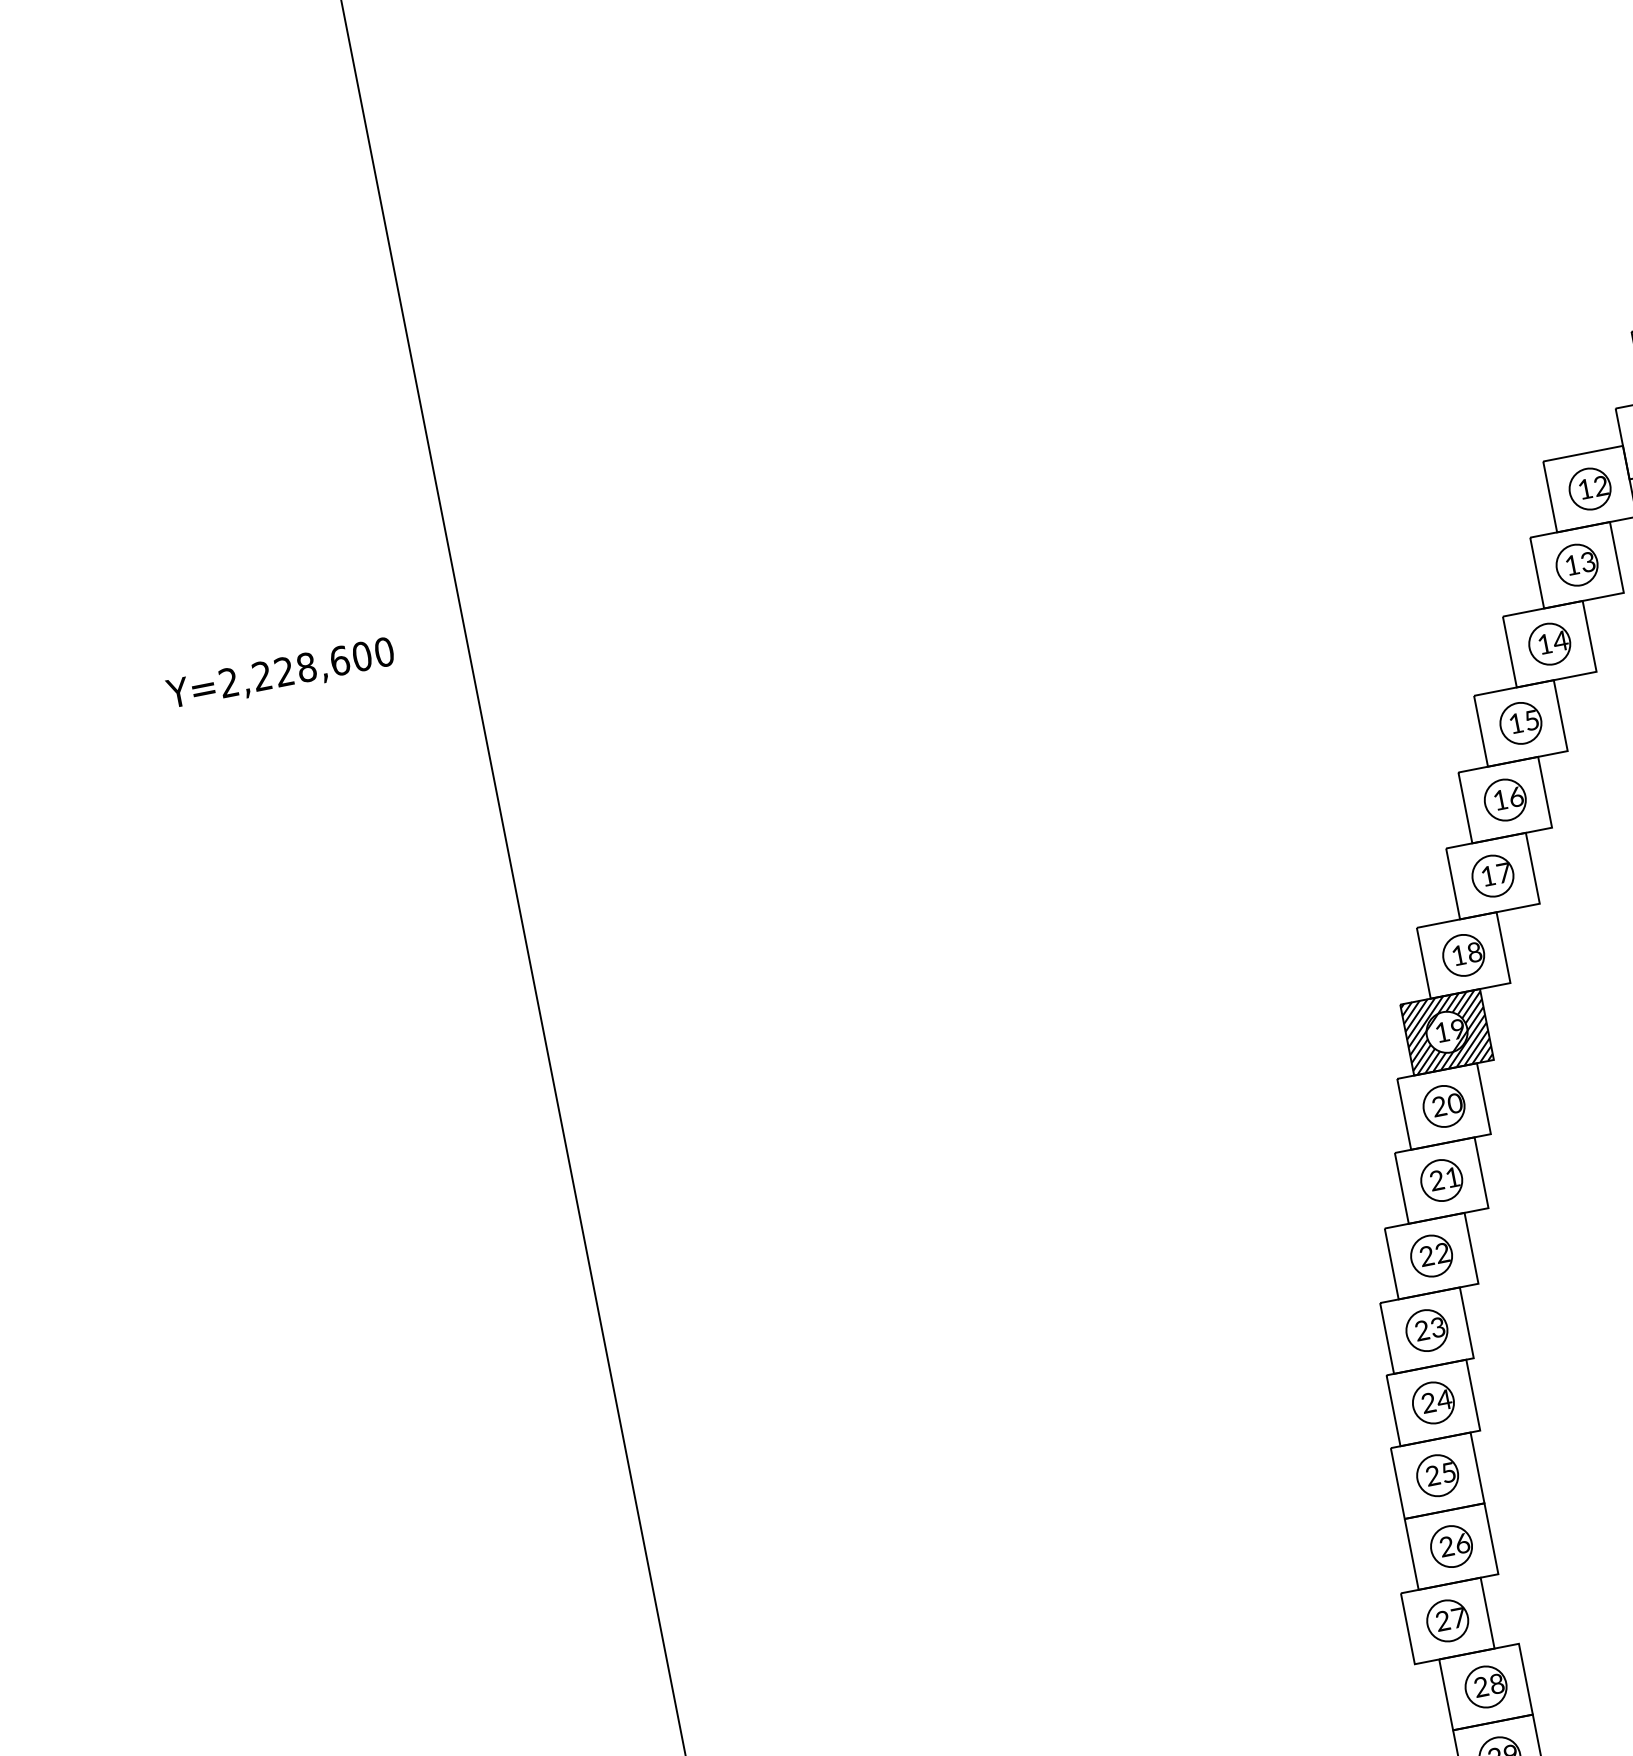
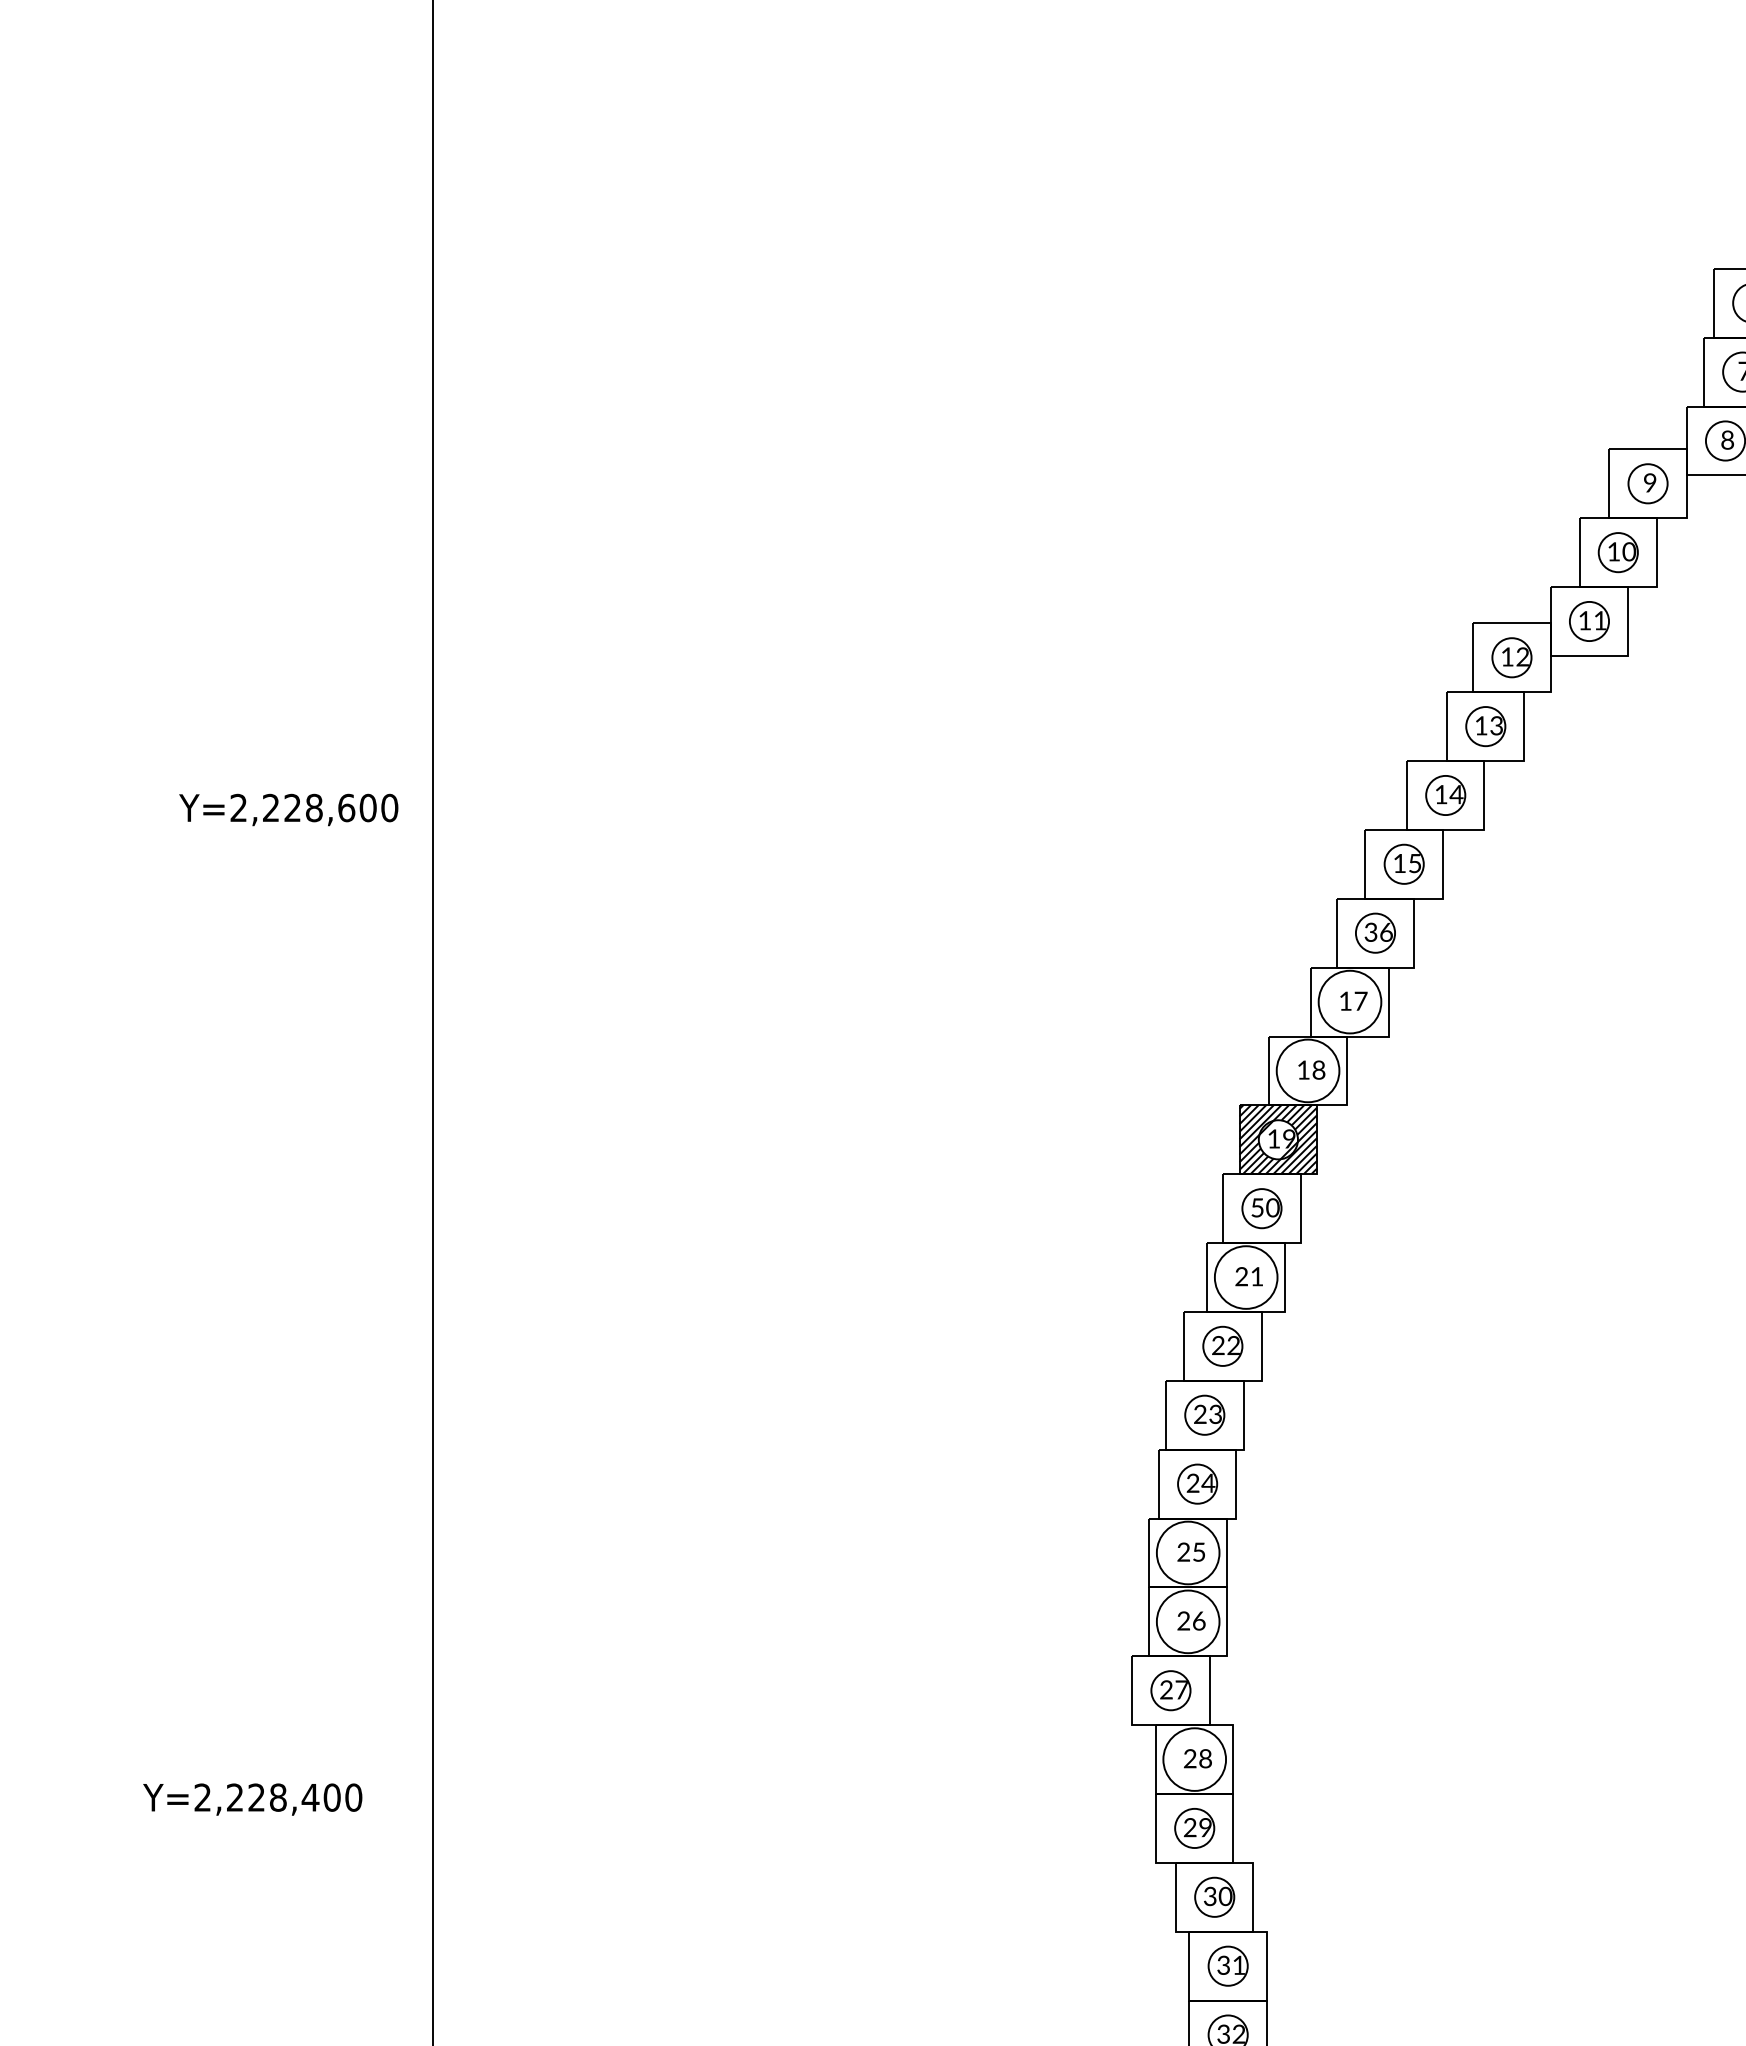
text: (280, 674) -> (288, 809), moved
text: (1499, 799) -> (1370, 931), 16 -> 36
circle: (1492, 875) -> (1349, 1001), size x1.6
circle: (1463, 955) -> (1307, 1070), size x1.6
text: (1439, 1106) -> (1257, 1207), 20 -> 50
circle: (1441, 1180) -> (1245, 1277), size x1.6
circle: (1436, 1475) -> (1187, 1552), size x1.6
circle: (1450, 1546) -> (1187, 1621), size x1.6
circle: (1485, 1686) -> (1194, 1759), size x1.6

